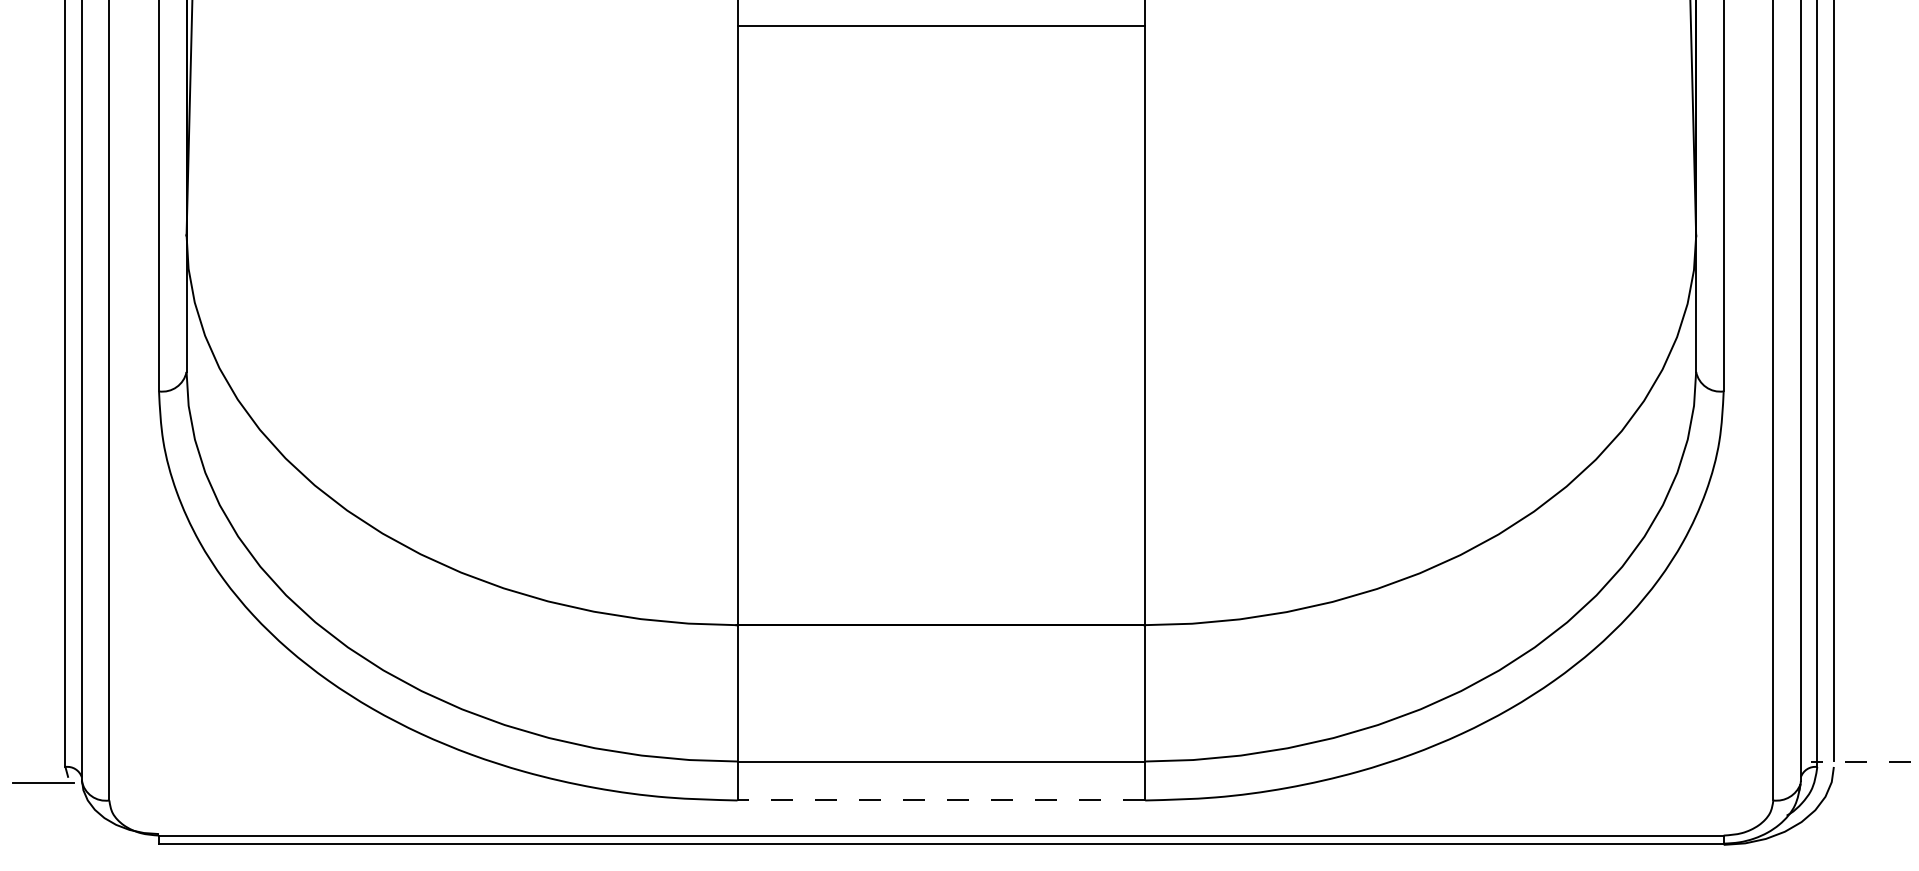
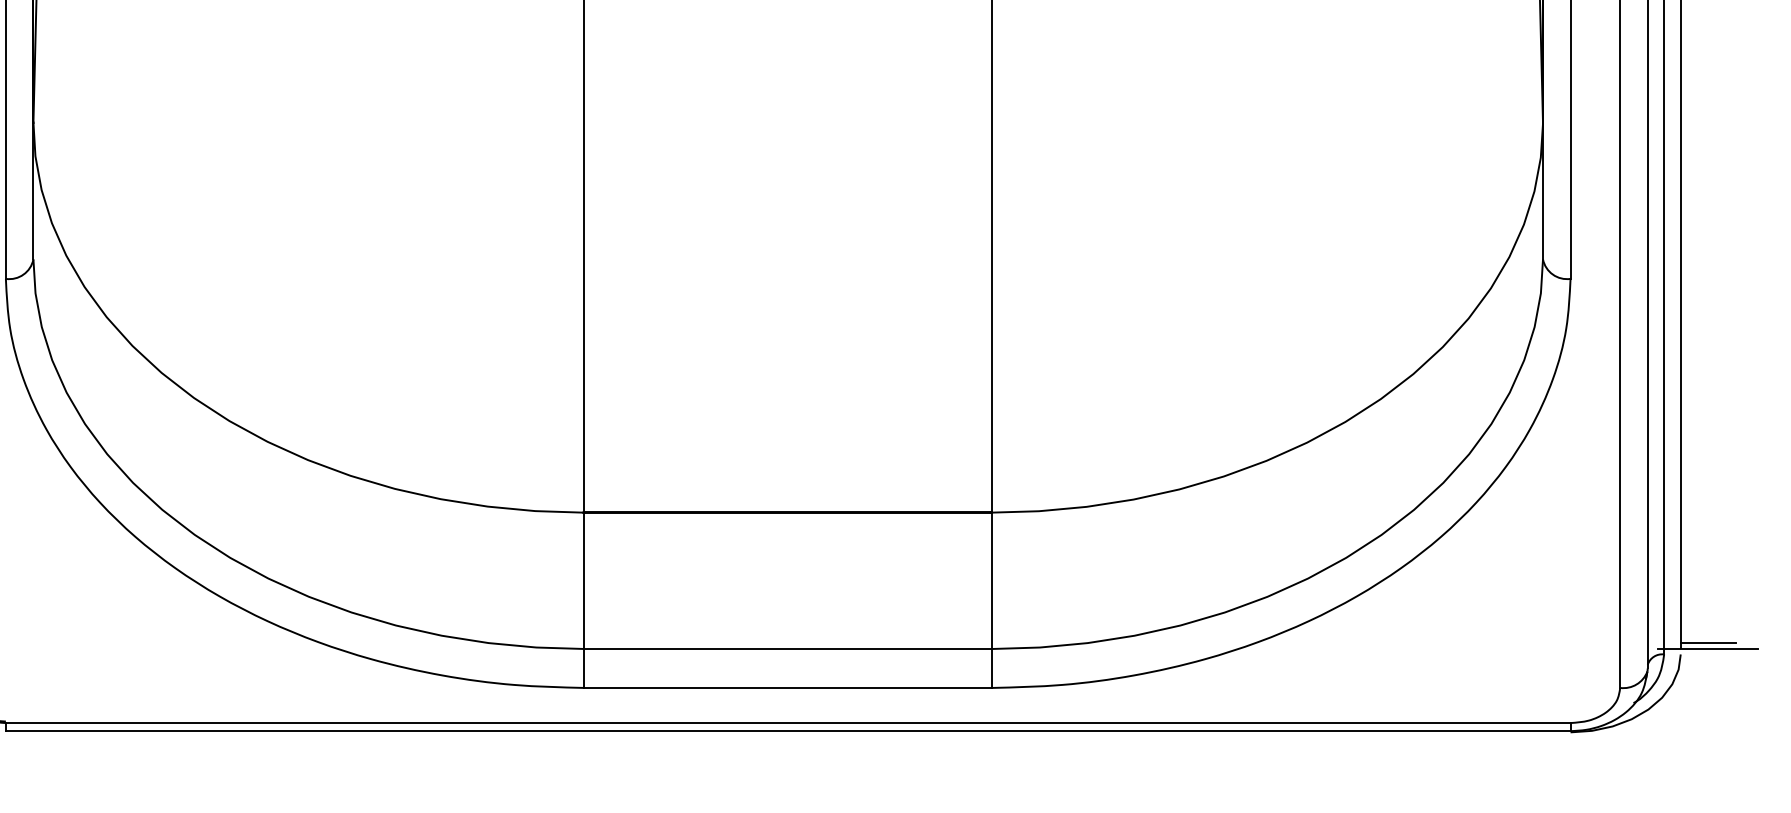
line: (1860, 755) -> (1707, 642), added
line: (1860, 761) -> (1707, 648), dashed -> solid
line: (941, 800) -> (788, 687), dashed -> solid

